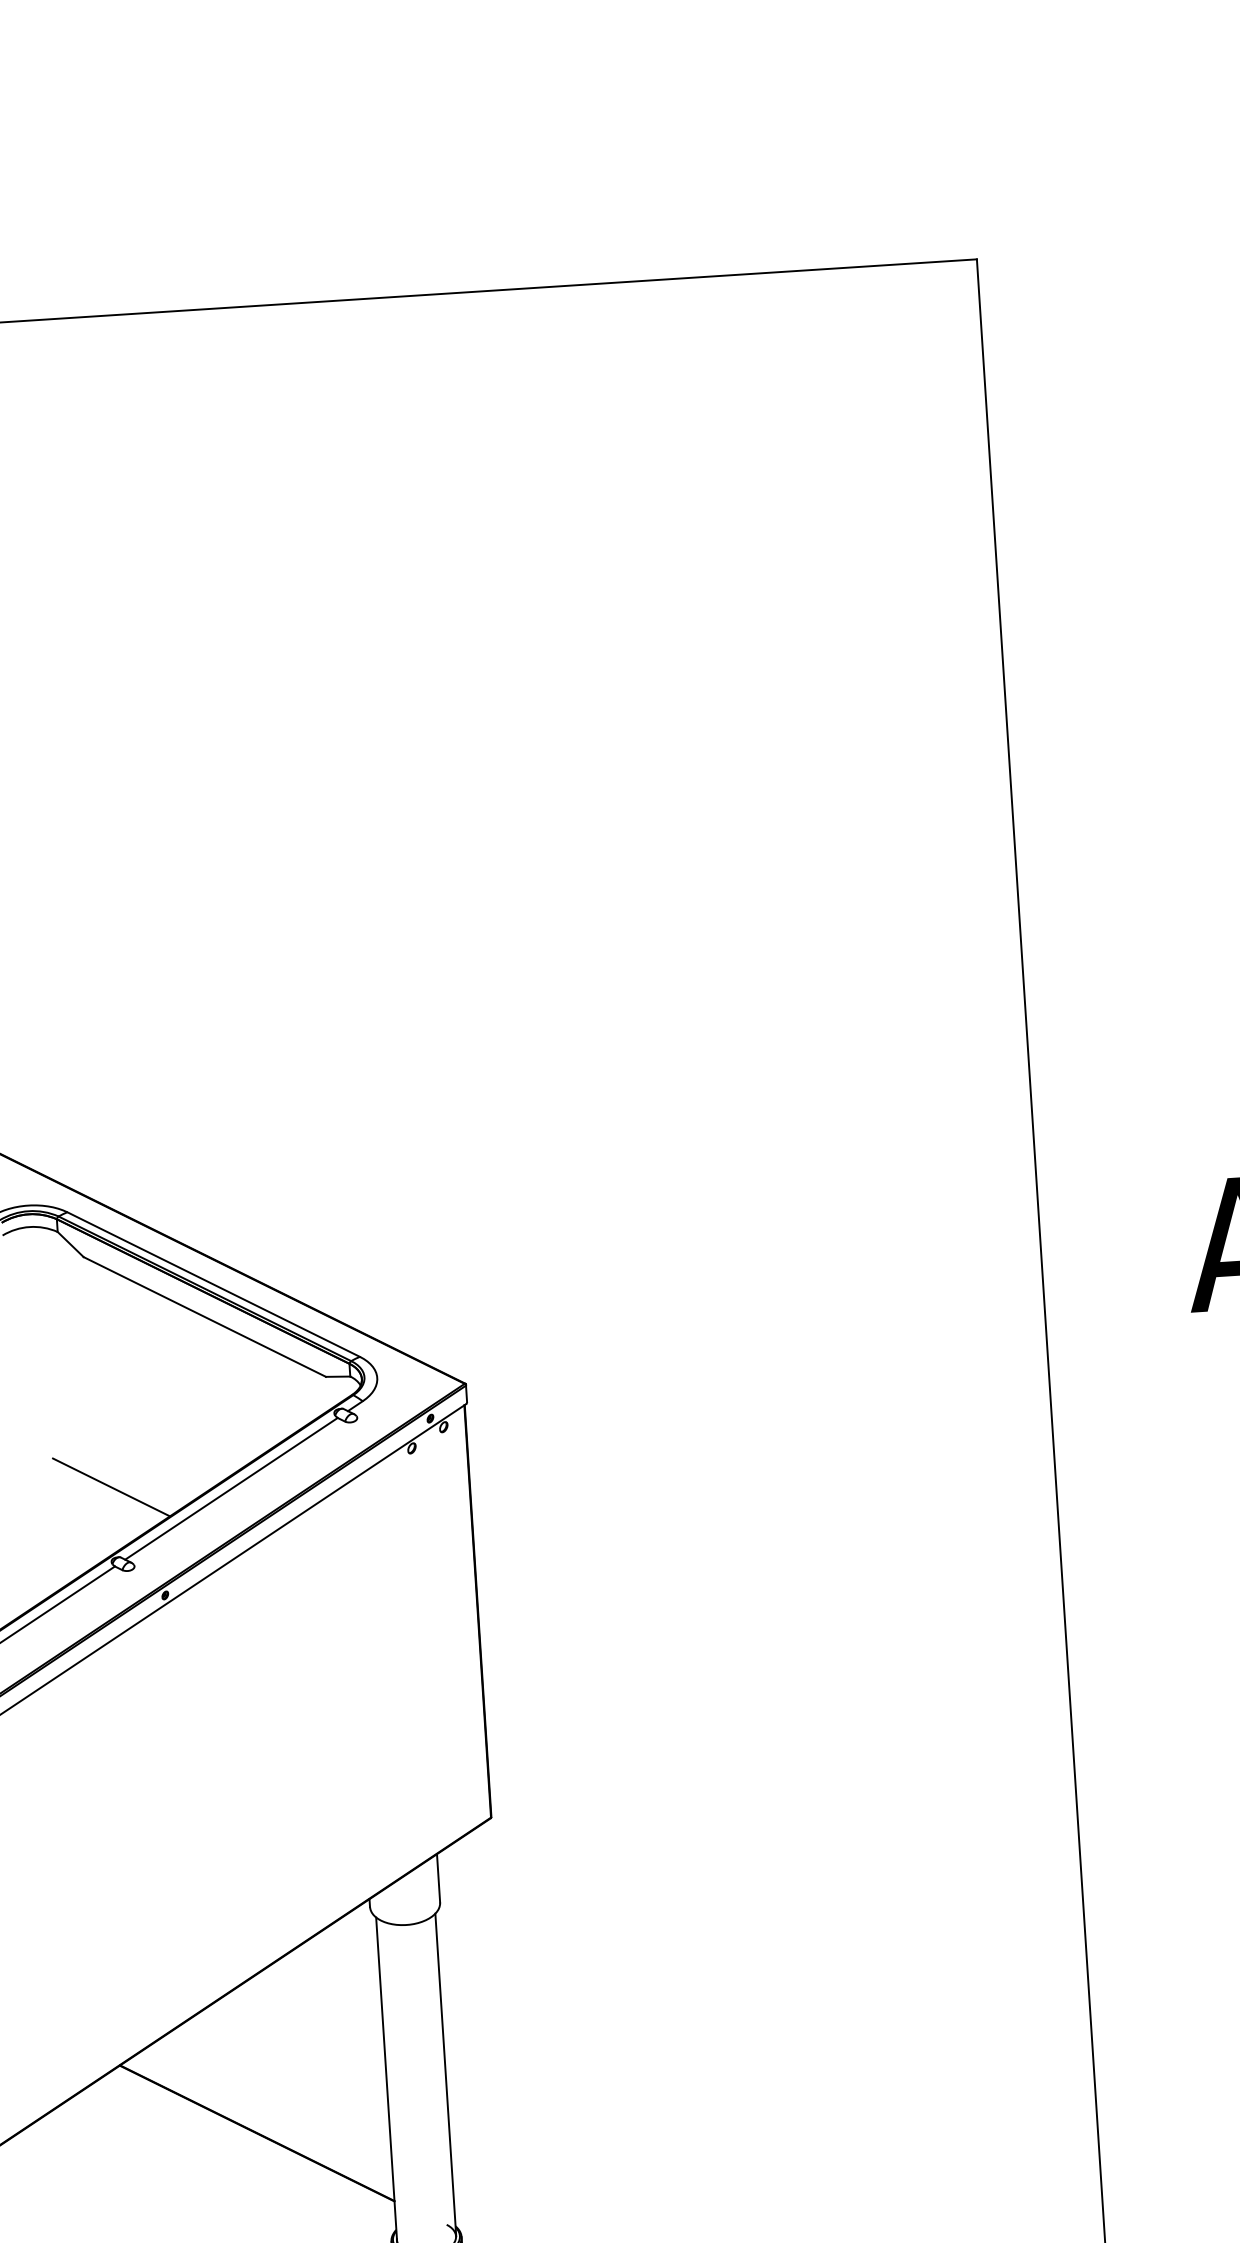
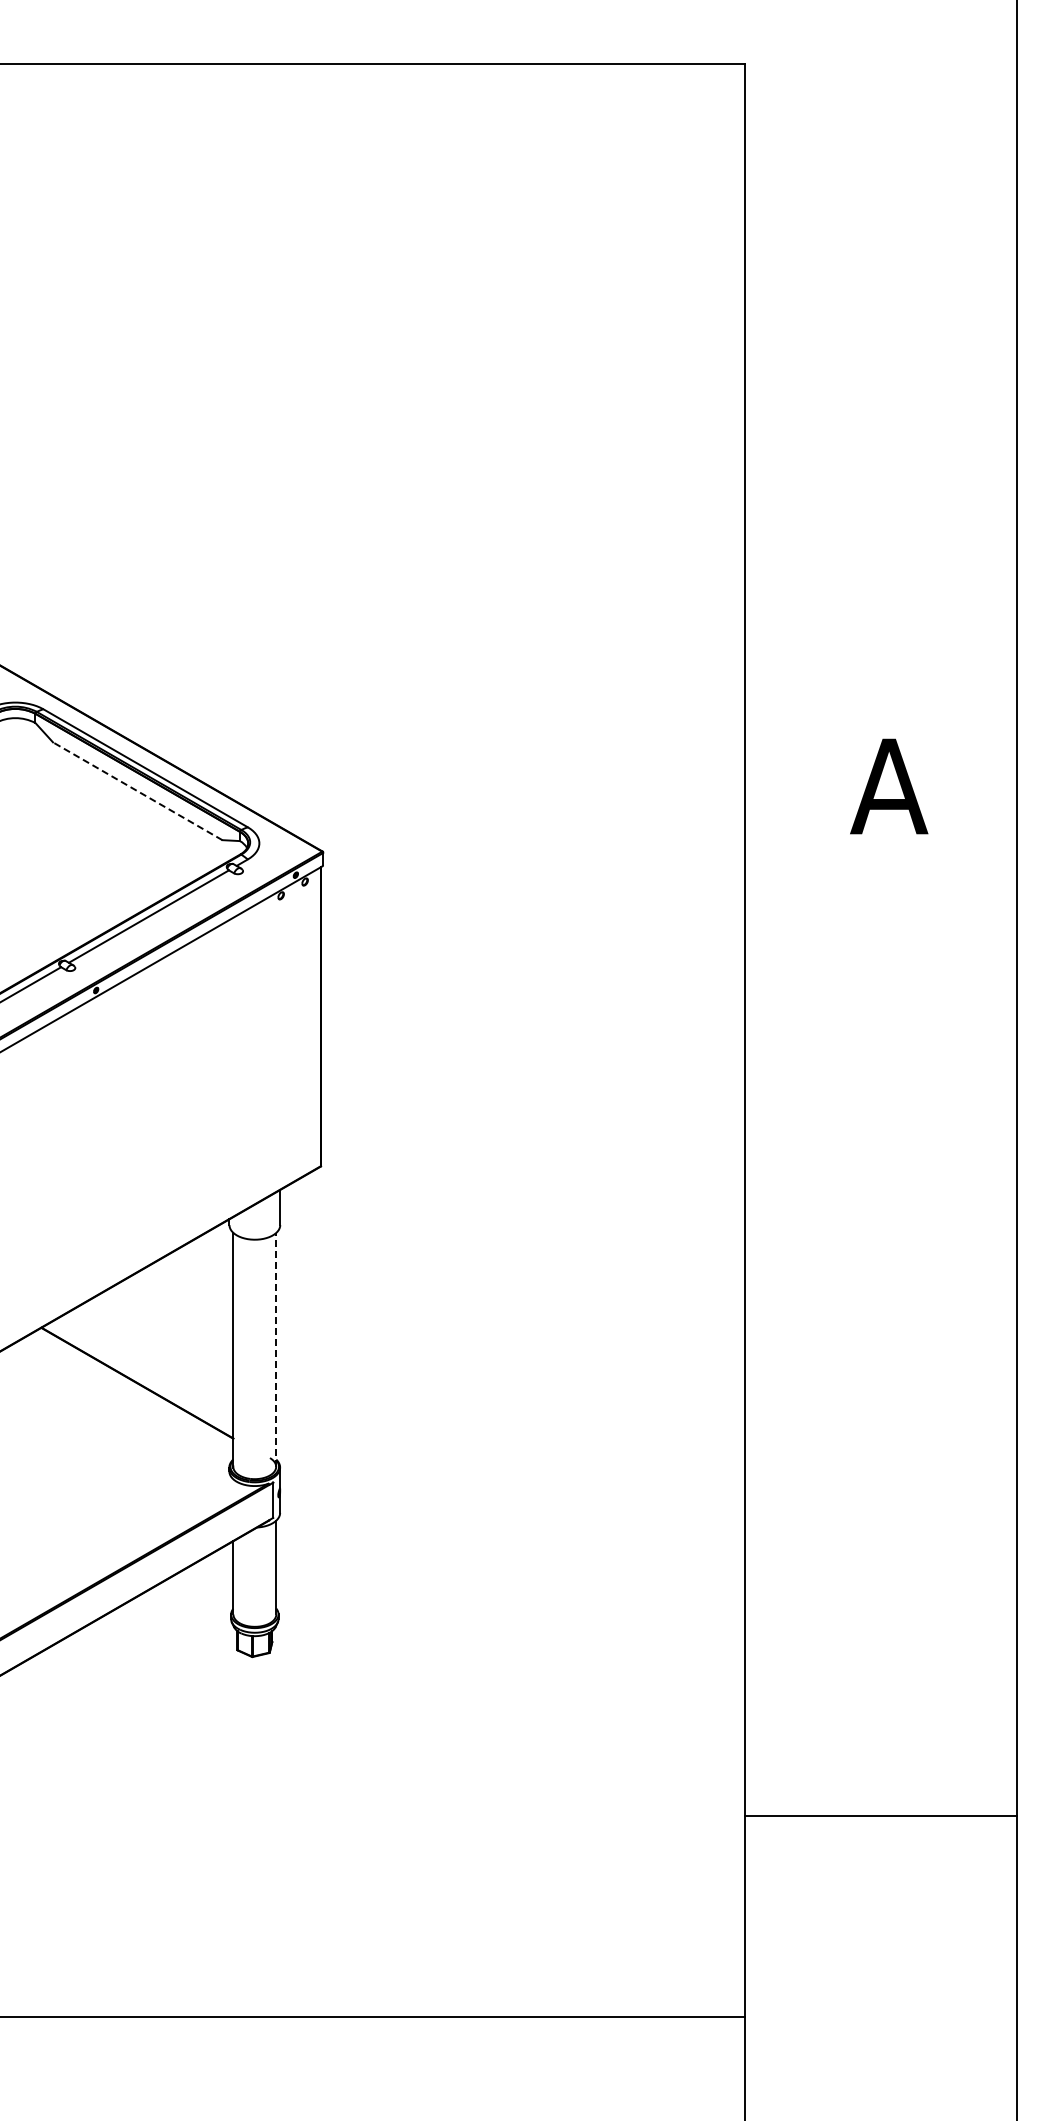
line: (204, 1317) -> (137, 791), solid -> dashed
line: (111, 1486) -> (62, 909), removed
line: (446, 2074) -> (276, 1349), solid -> dashed

